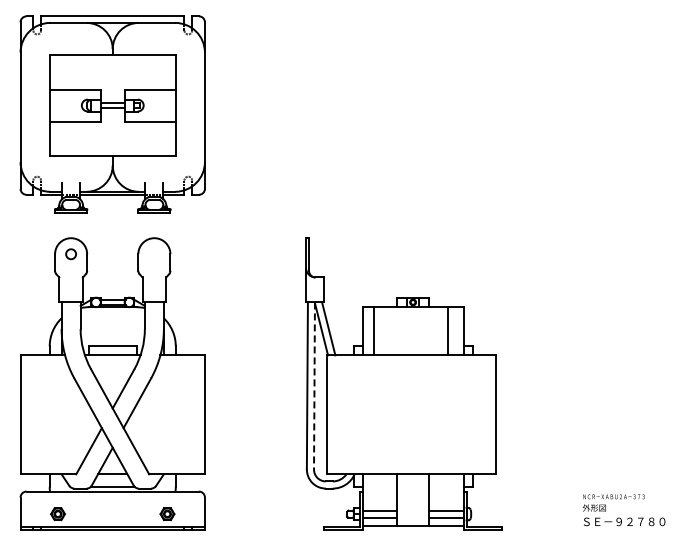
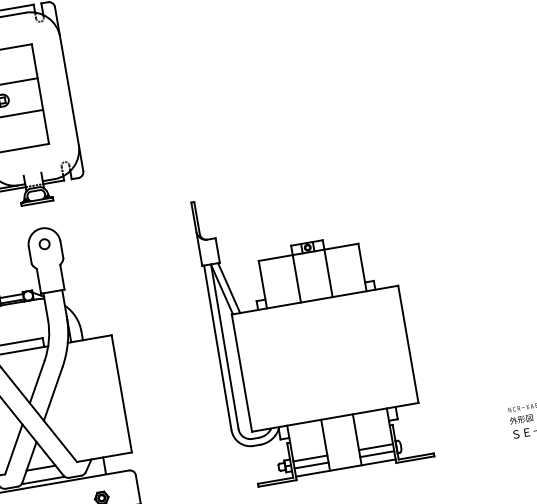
circle: (154, 254) -> (44, 244), added
line: (374, 331) -> (297, 278), moved
line: (448, 331) -> (328, 273), moved
line: (314, 386) -> (224, 347), dashed -> solid

